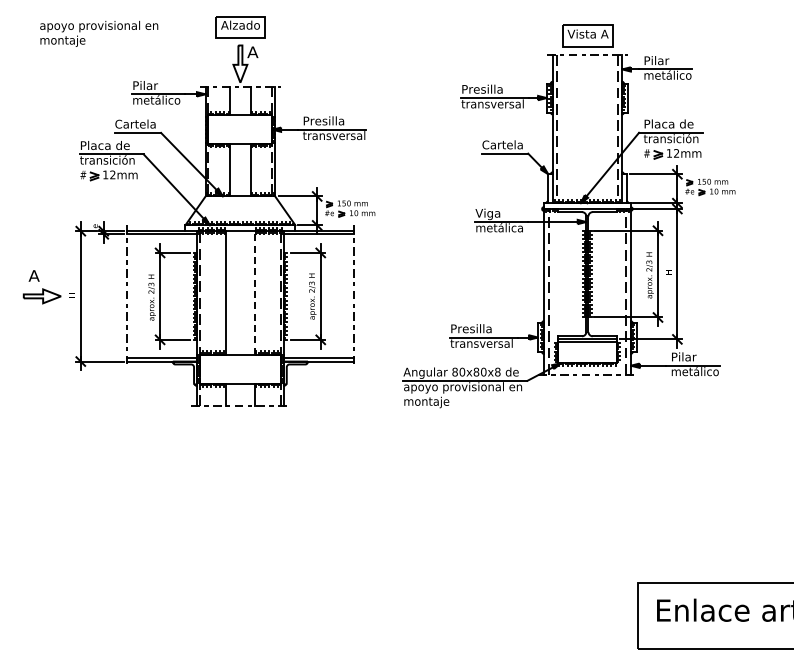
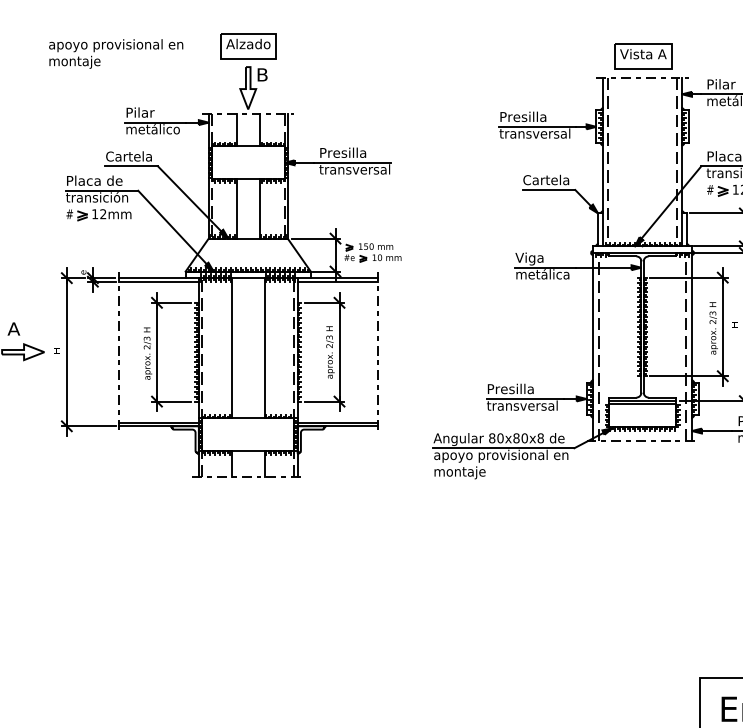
text: (99, 33) -> (116, 53), moved
text: (252, 52) -> (261, 75), A -> B
line: (254, 292) -> (264, 347), dashed -> solid

